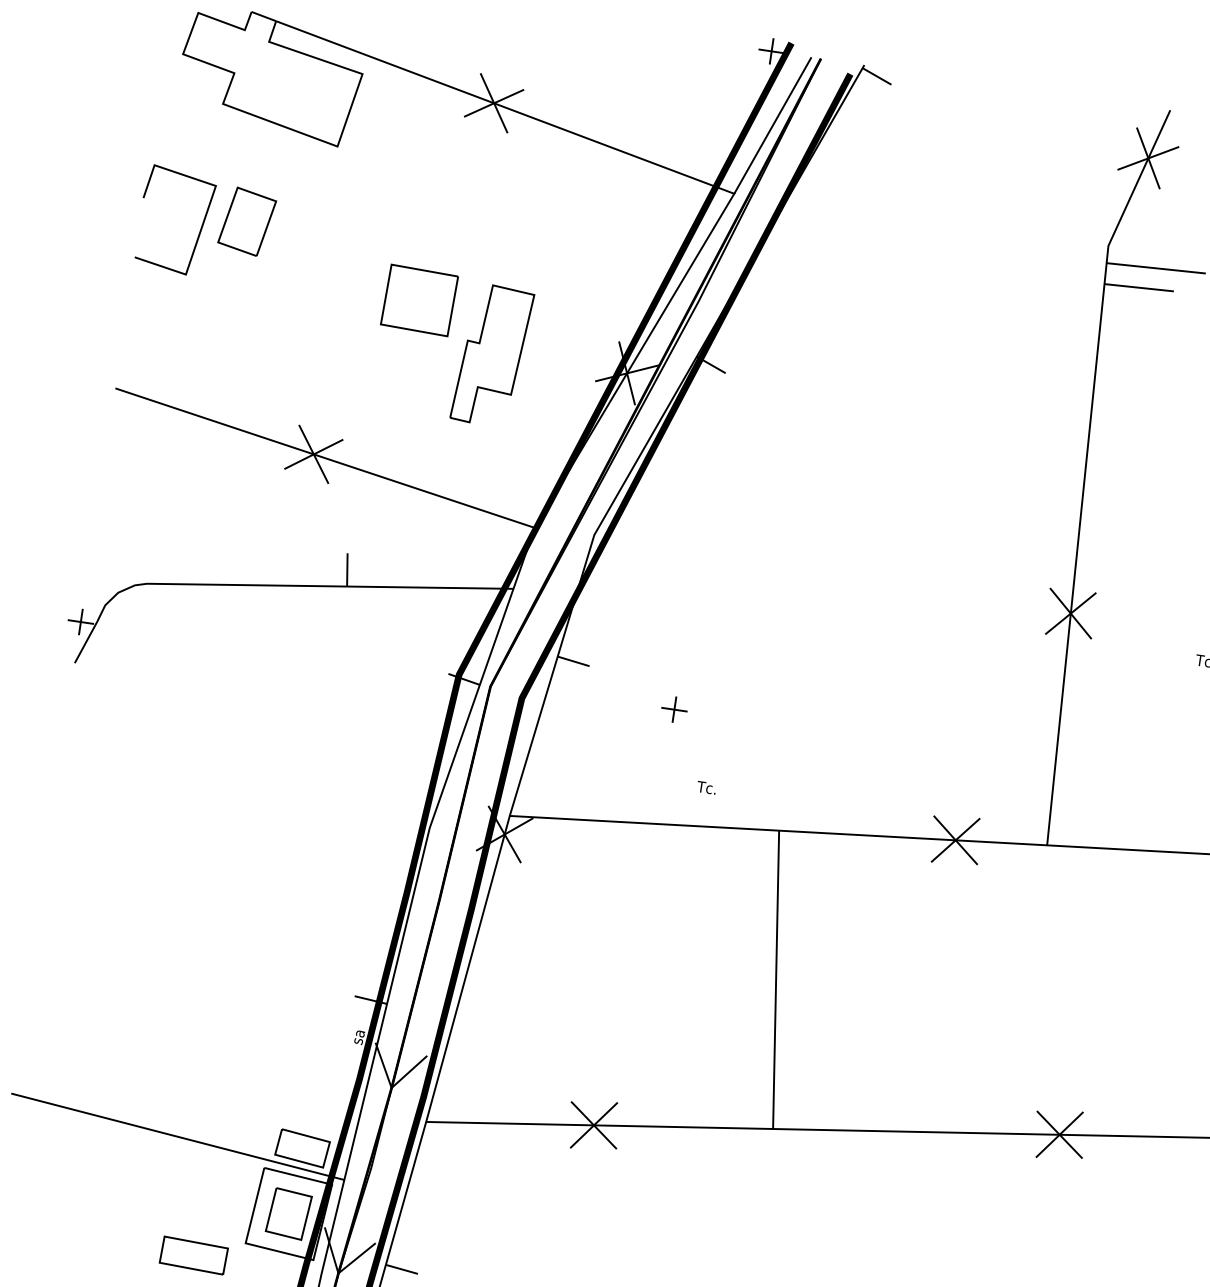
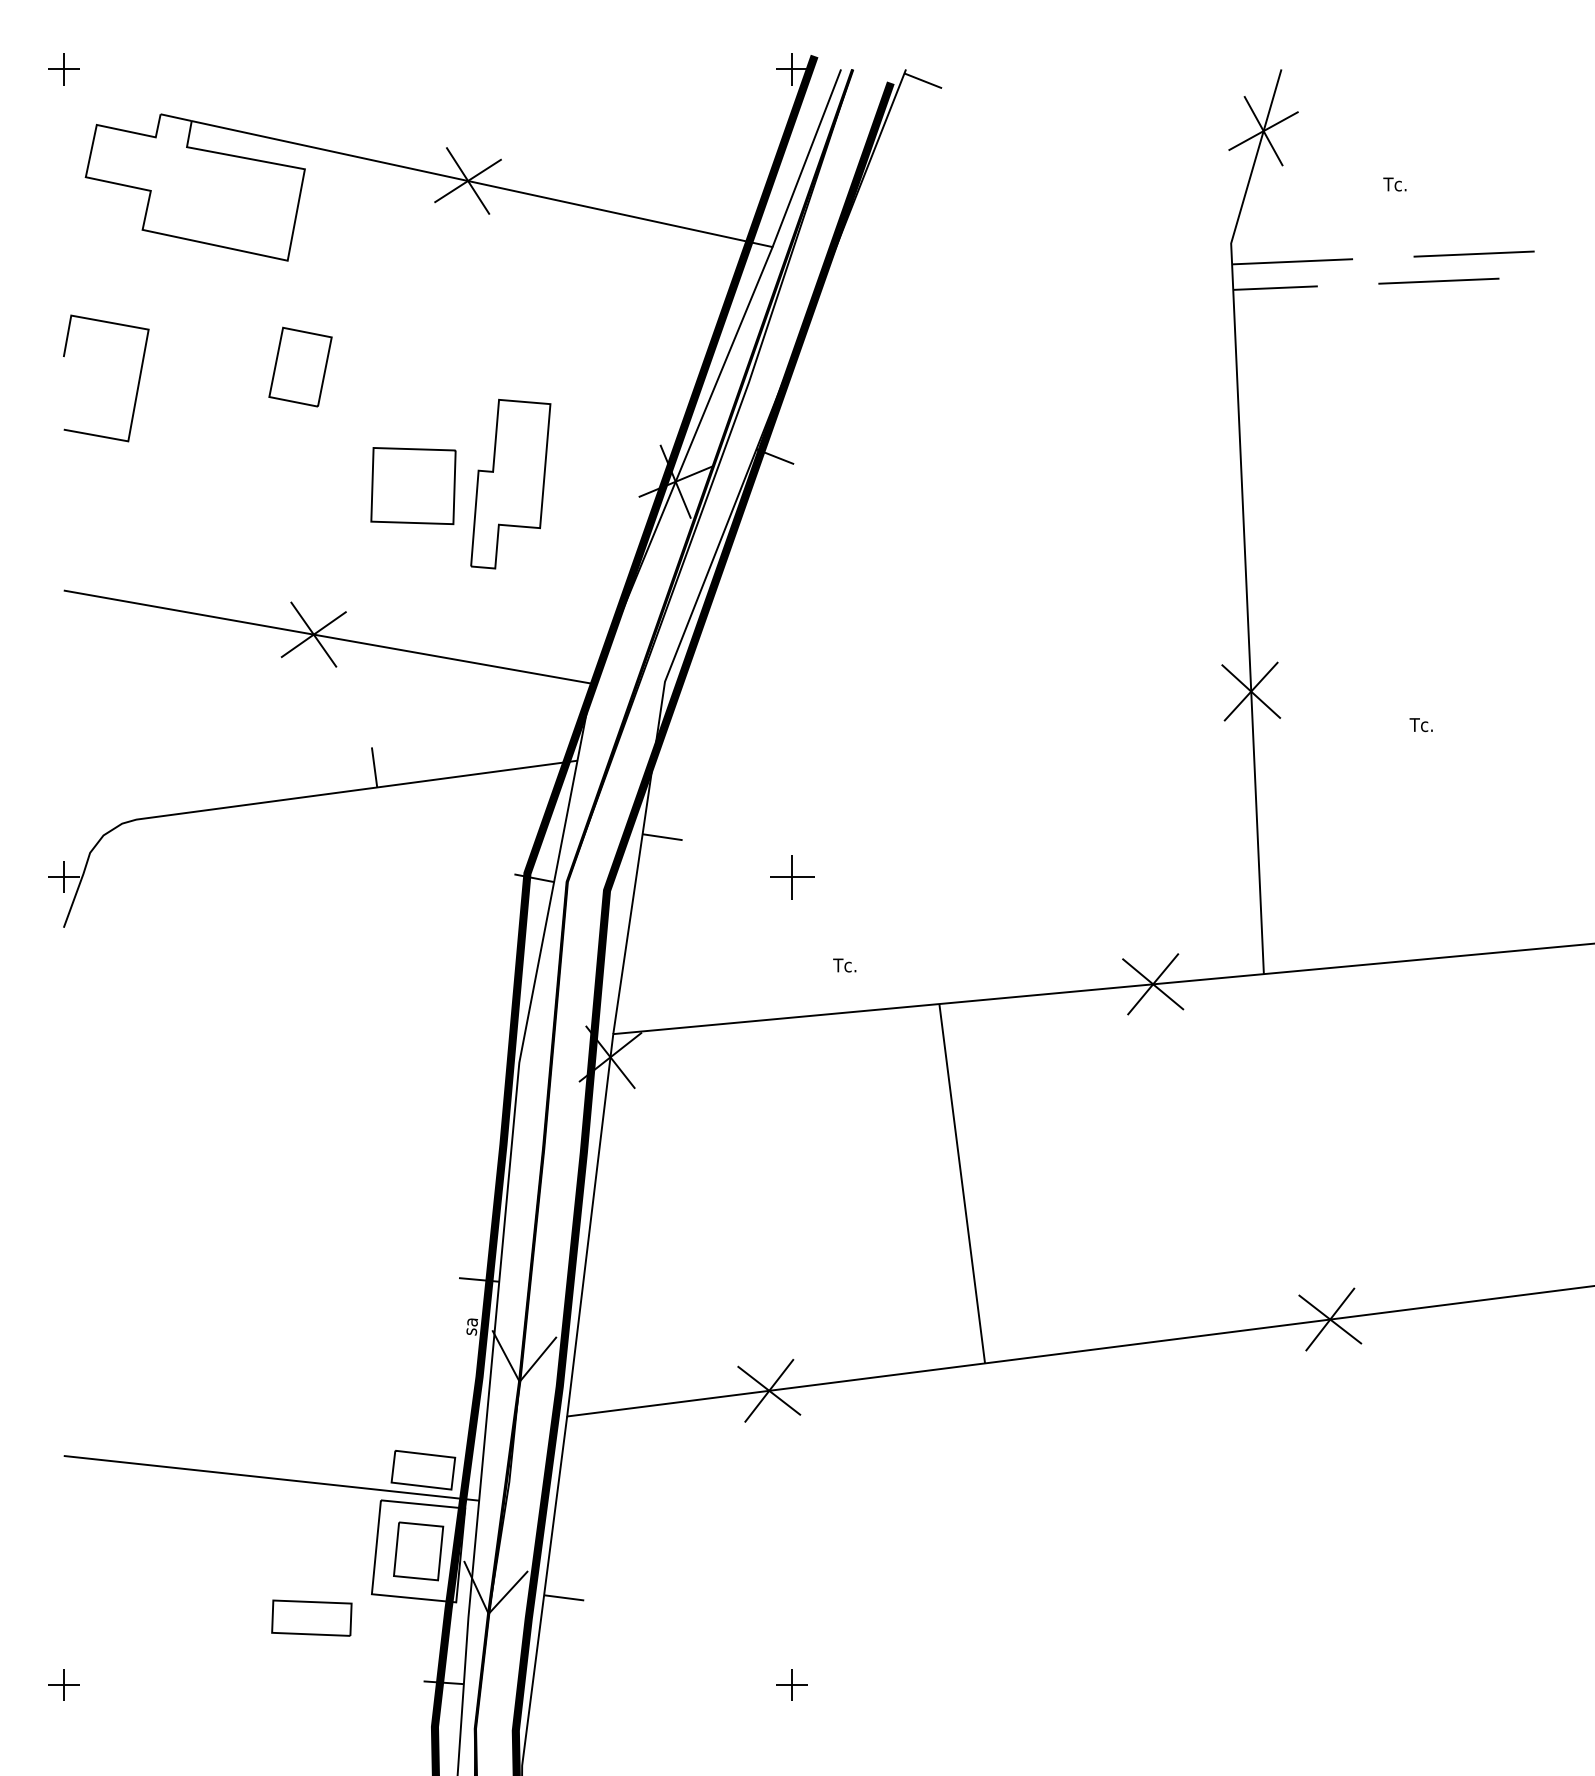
part: (247, 221) -> (300, 366), moved
part: (419, 300) -> (413, 486), moved
part: (673, 708) -> (791, 876), size x1.4

